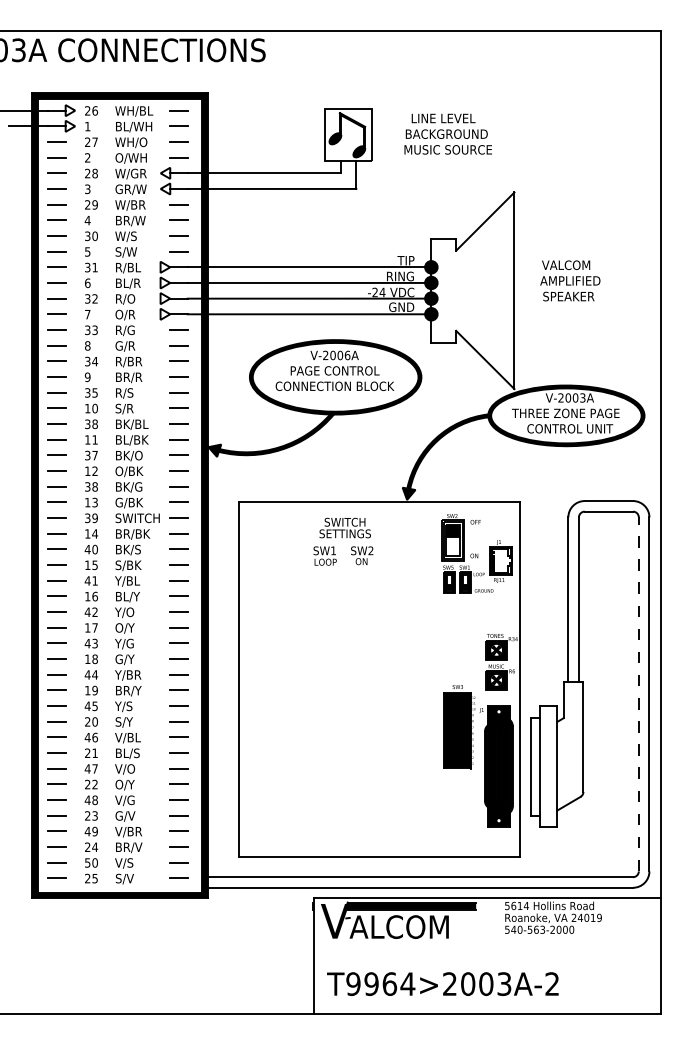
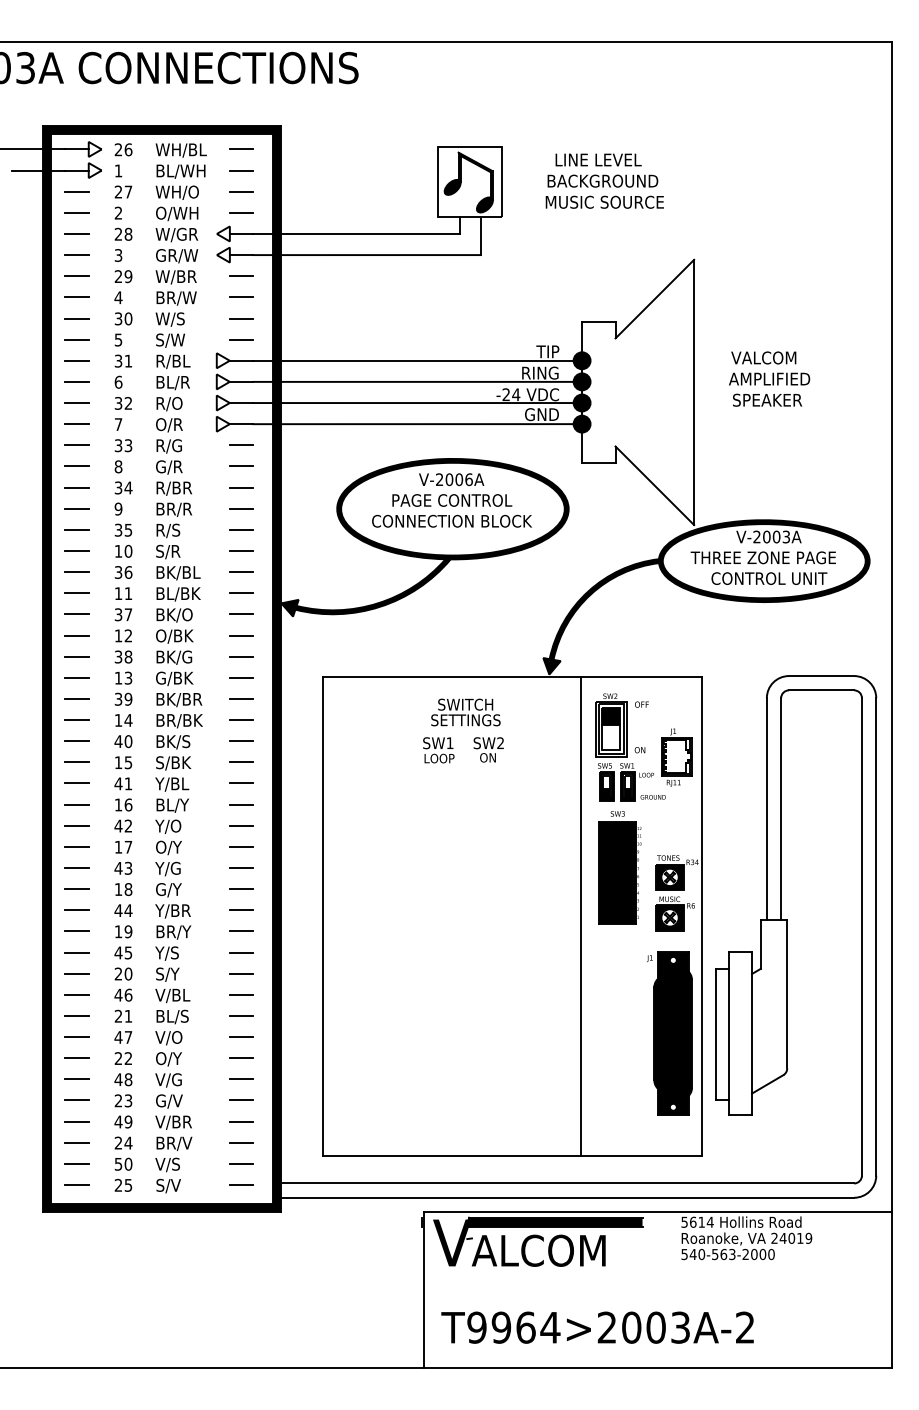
text: (95, 424) -> (128, 572), 38 -> 36
text: (137, 518) -> (185, 699), SWITCH -> BK/BR
line: (430, 679) -> (580, 916), added
line: (638, 694) -> (861, 936), dashed -> solid
part: (459, 726) -> (619, 867), moved

